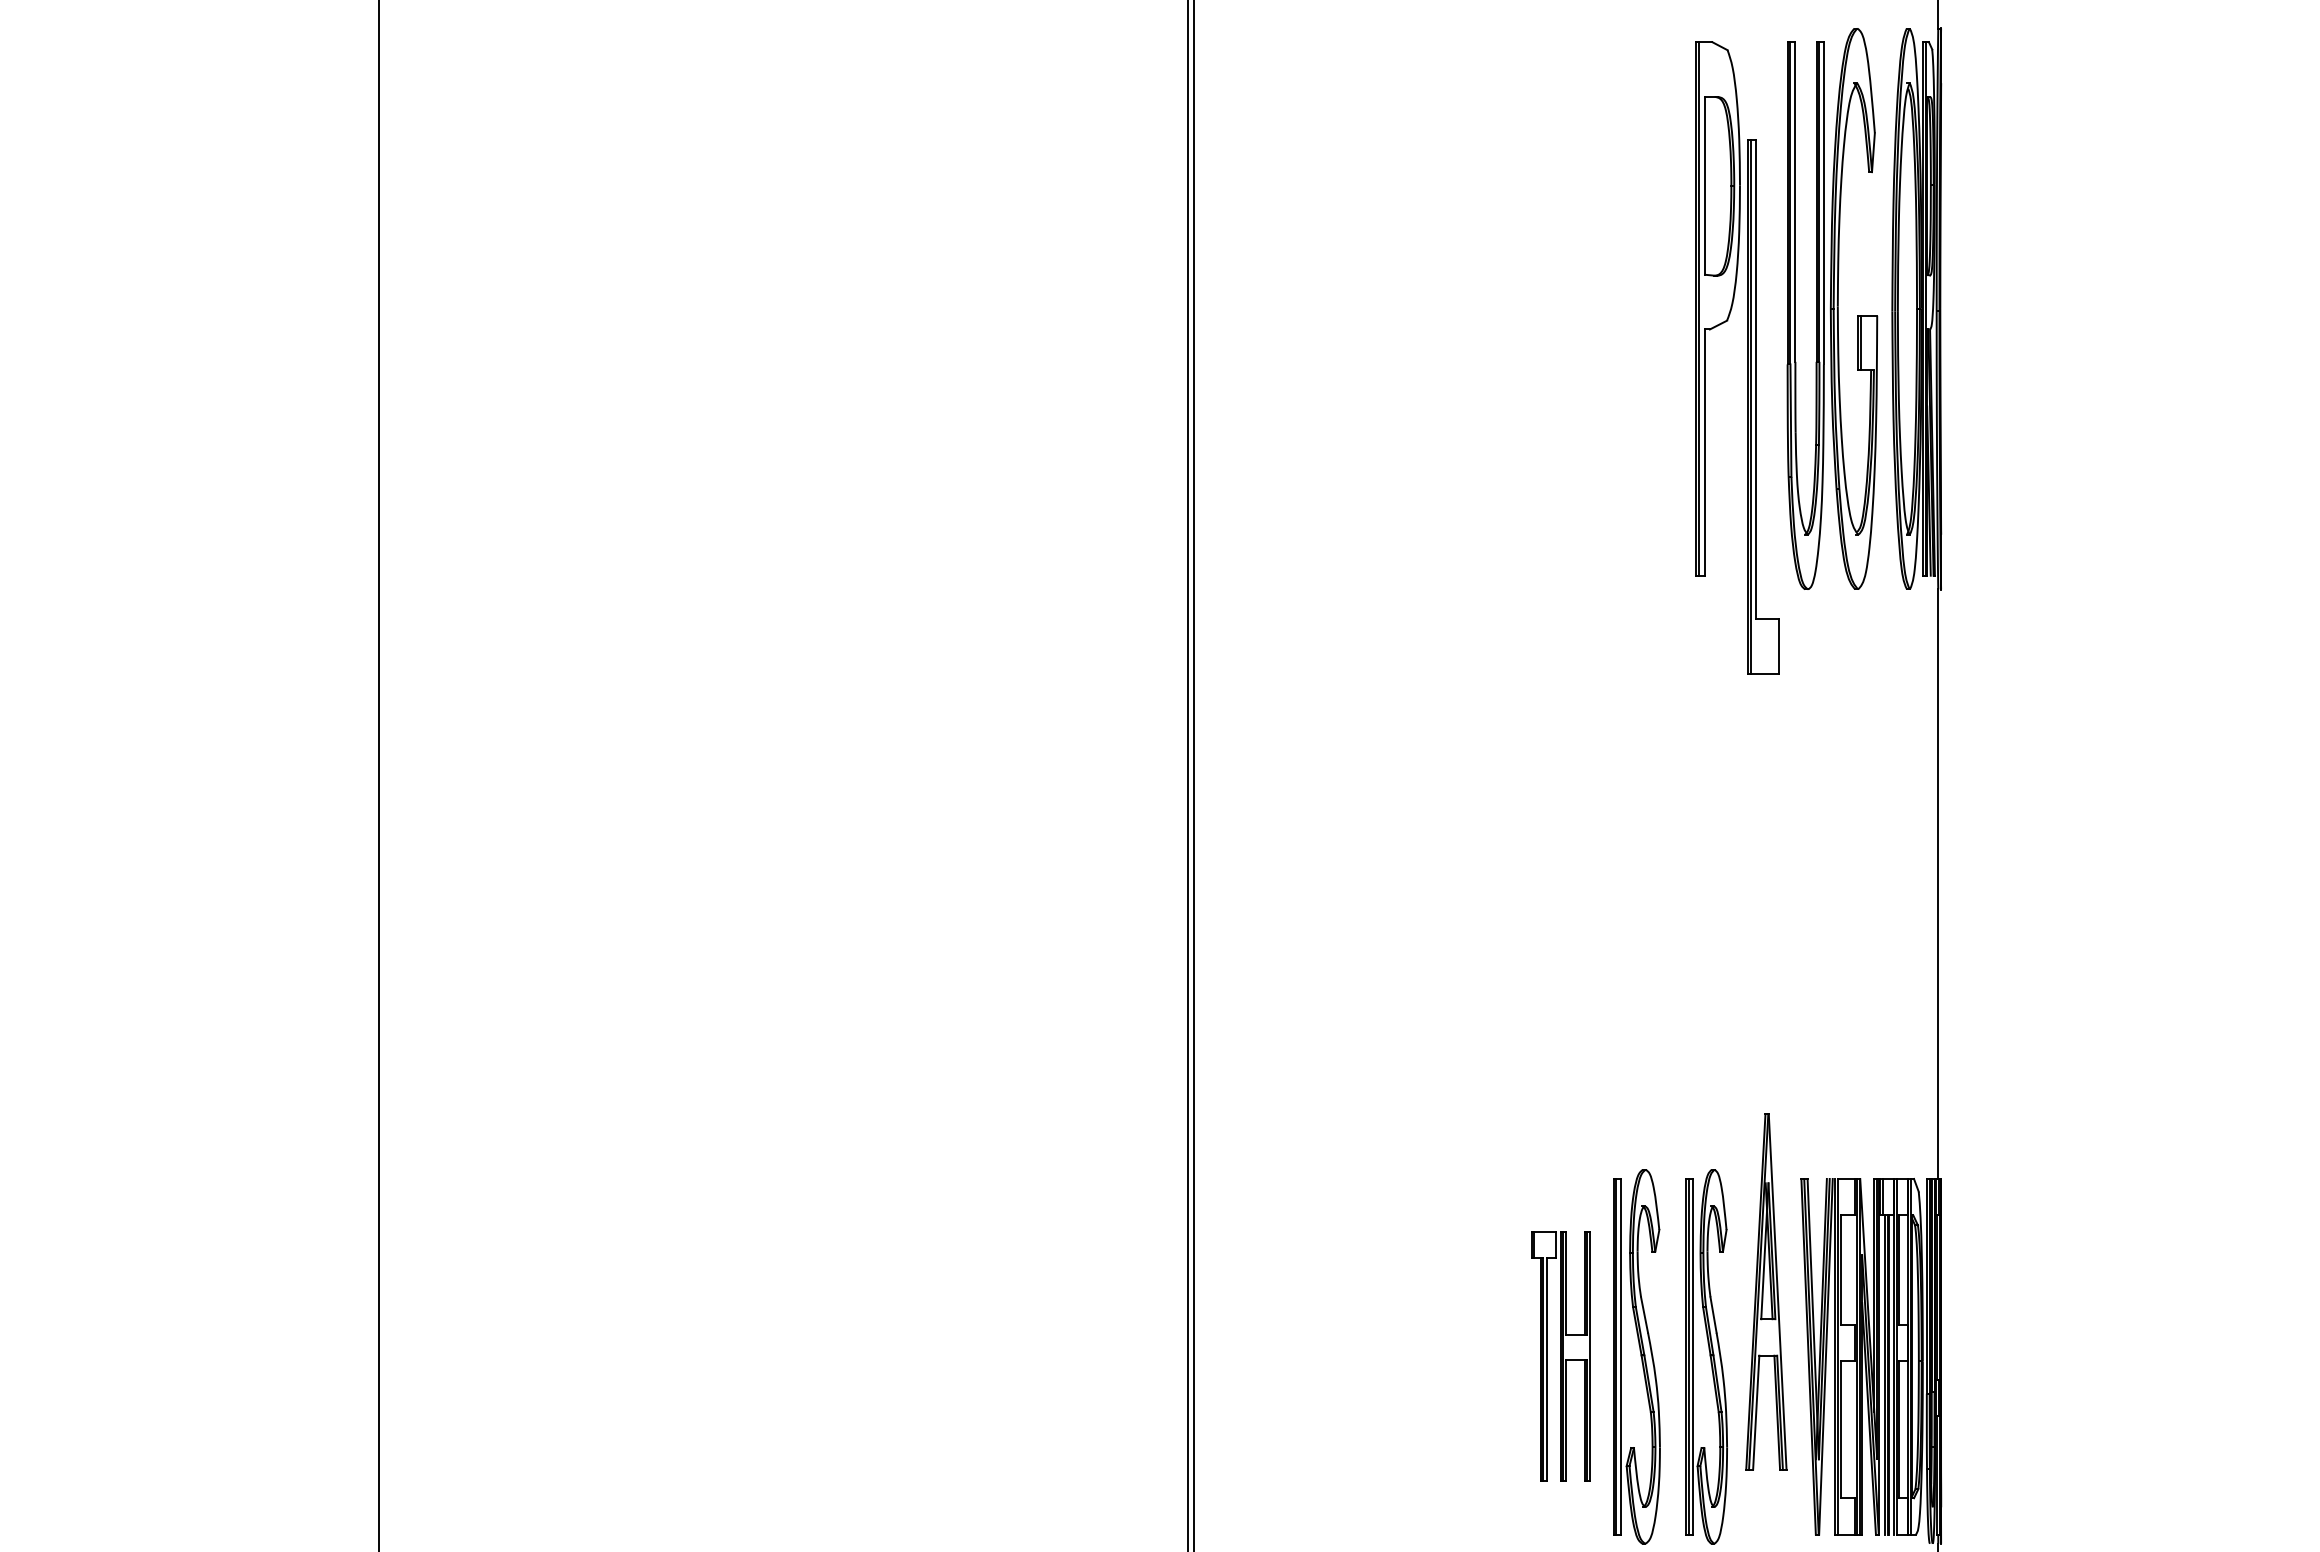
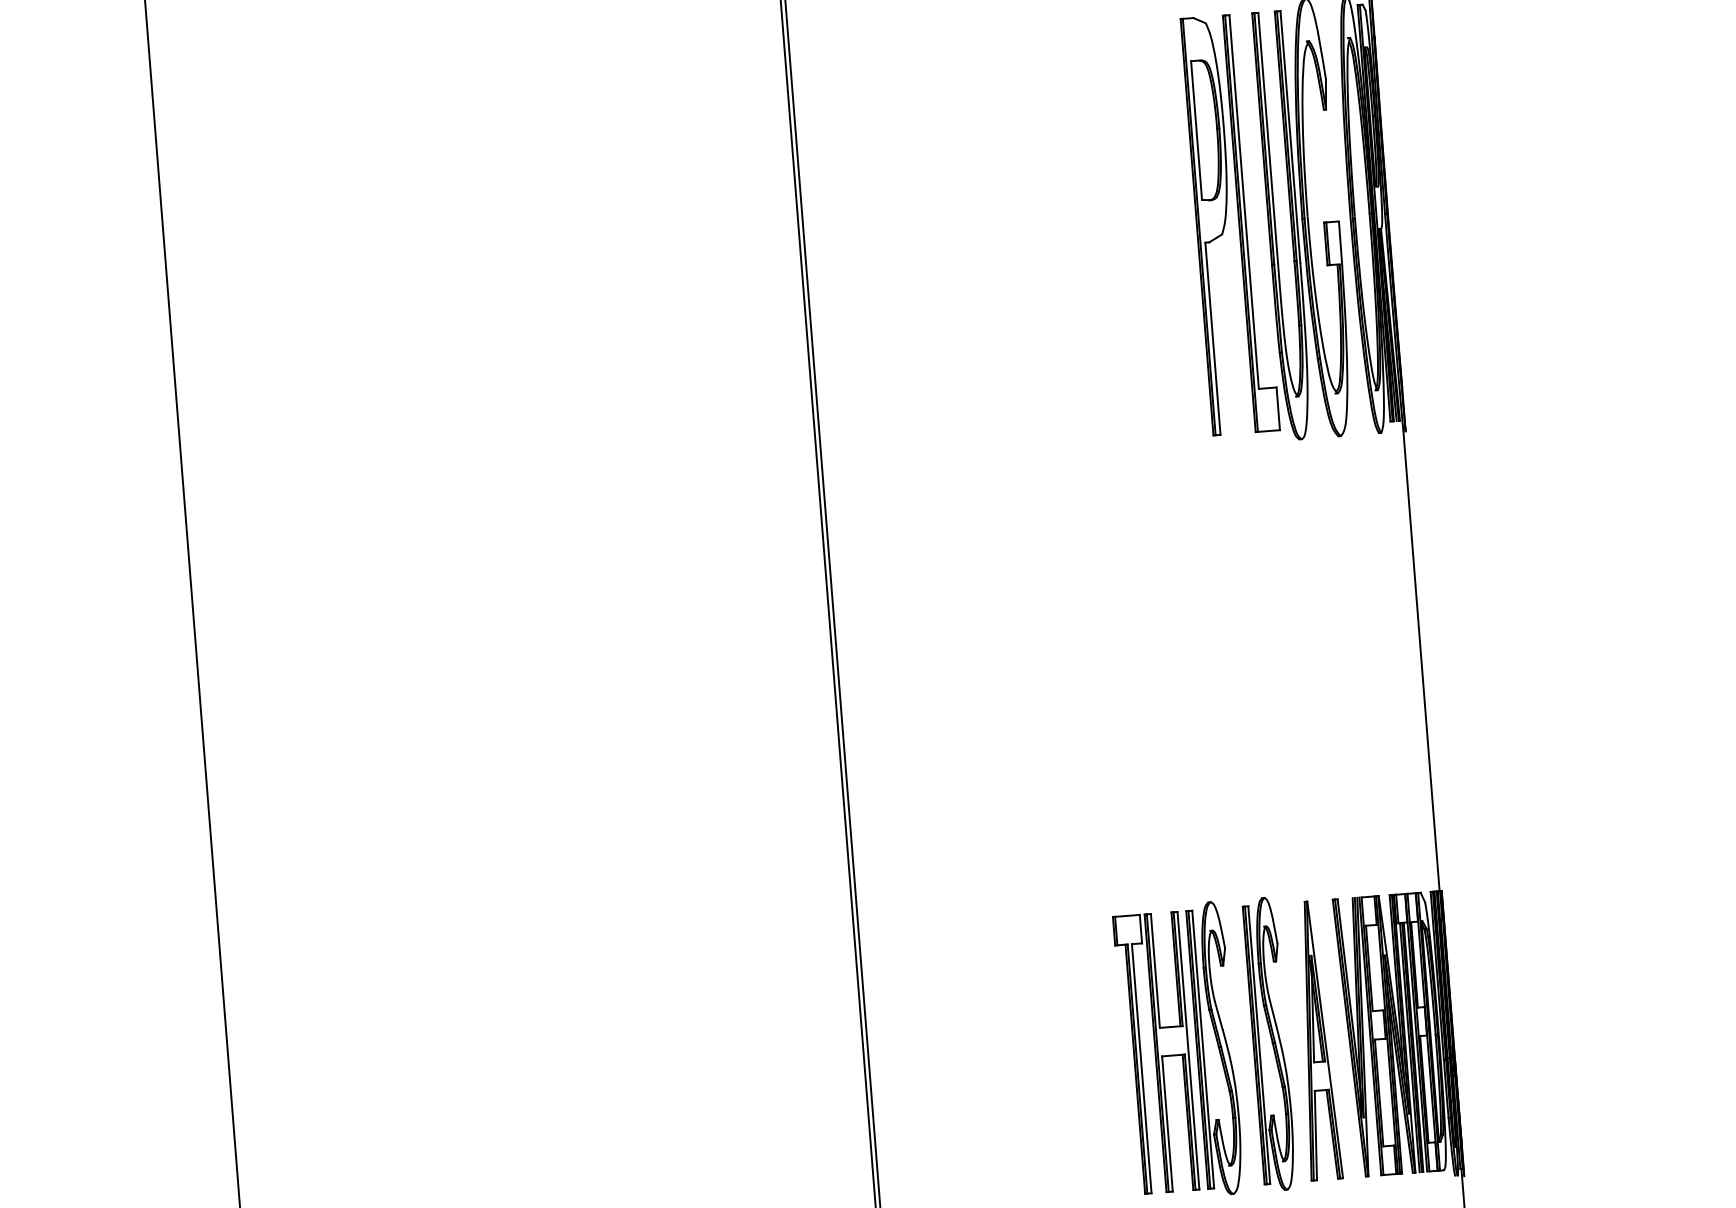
part: (1756, 406) -> (1245, 223), moved
part: (1766, 1291) -> (1316, 1040), moved
part: (1560, 1356) -> (1155, 1053), size x1.43

